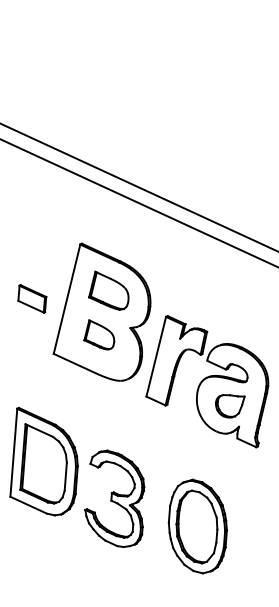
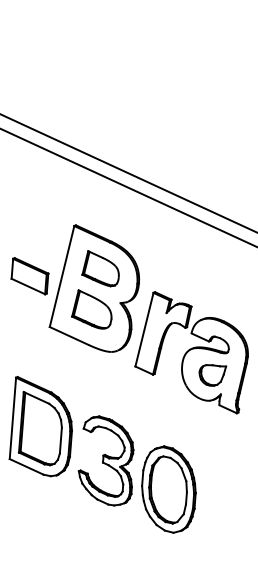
part: (31, 299) -> (29, 276), size x1.43
part: (98, 334) -> (91, 309), size x1.43
part: (197, 526) -> (168, 489), moved

